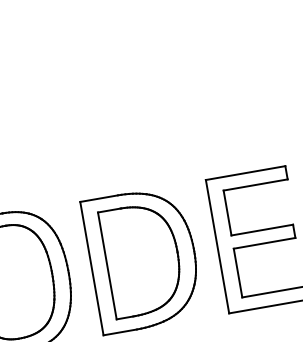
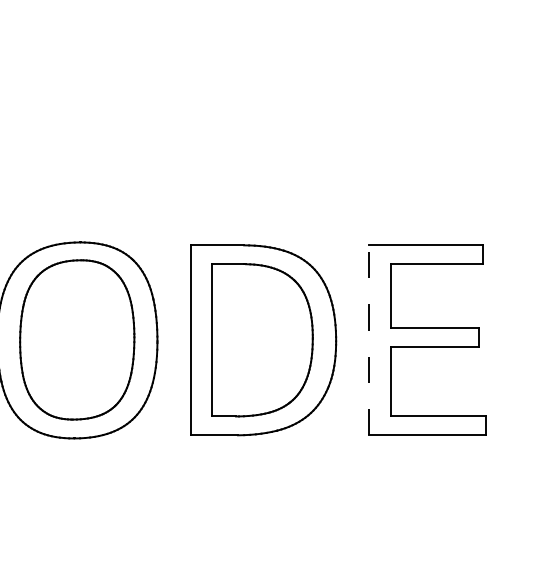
line: (217, 246) -> (369, 340), solid -> dashed

